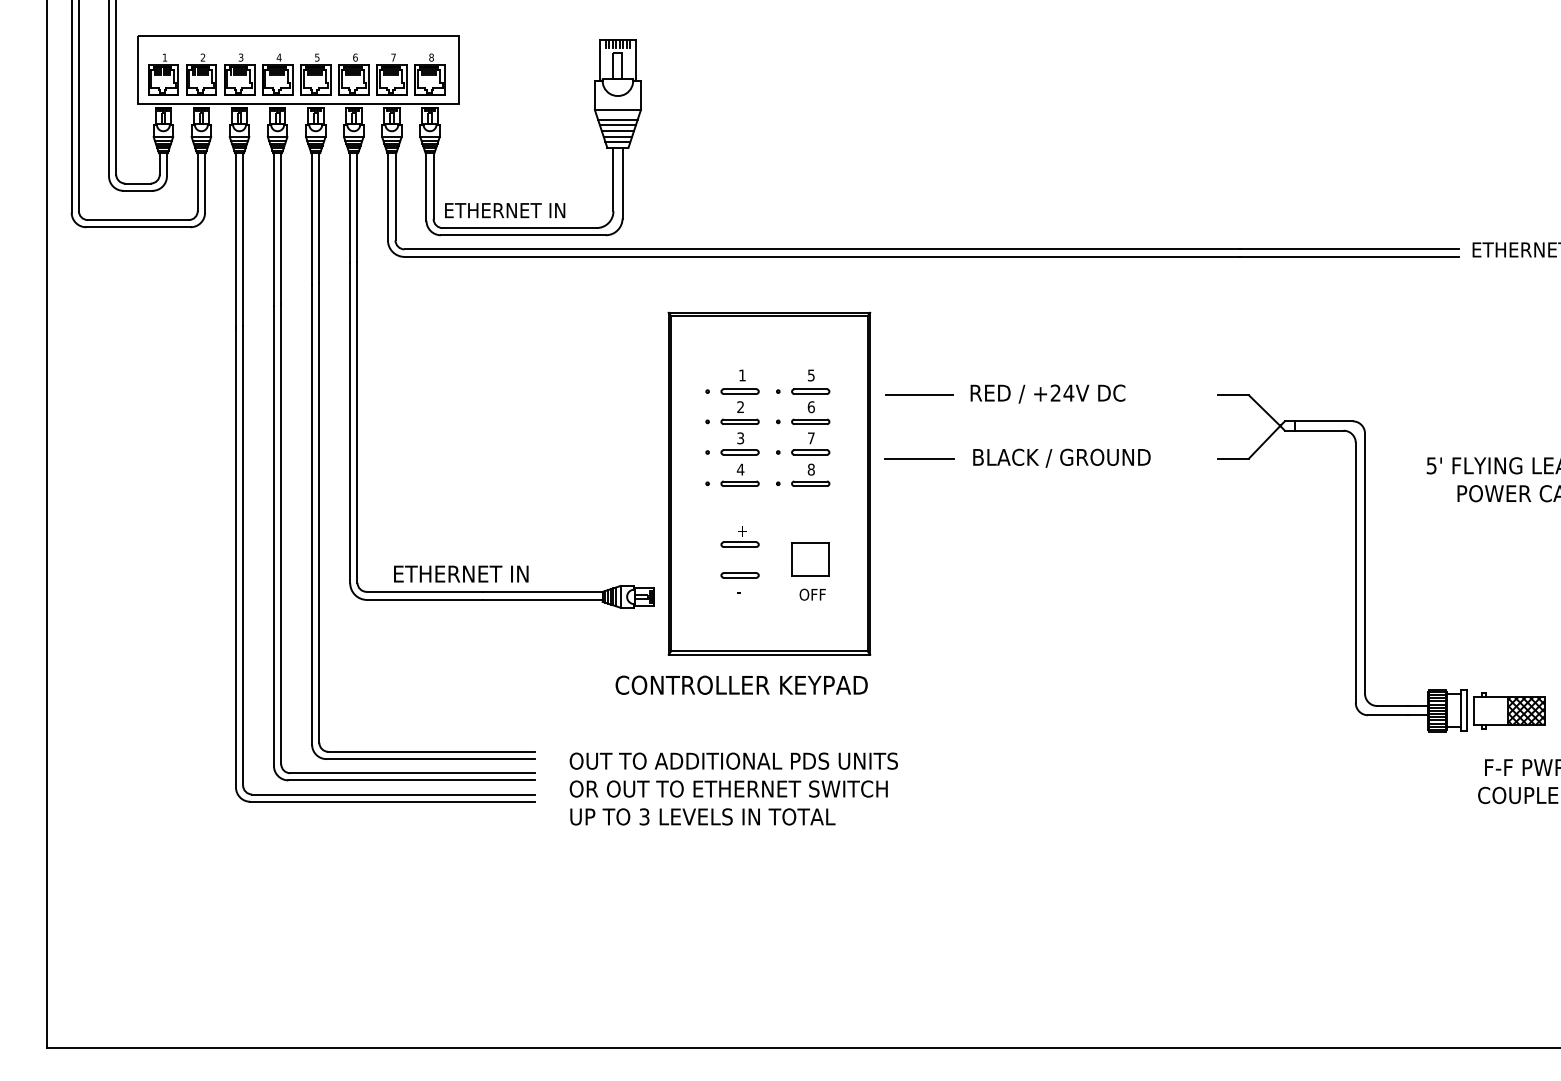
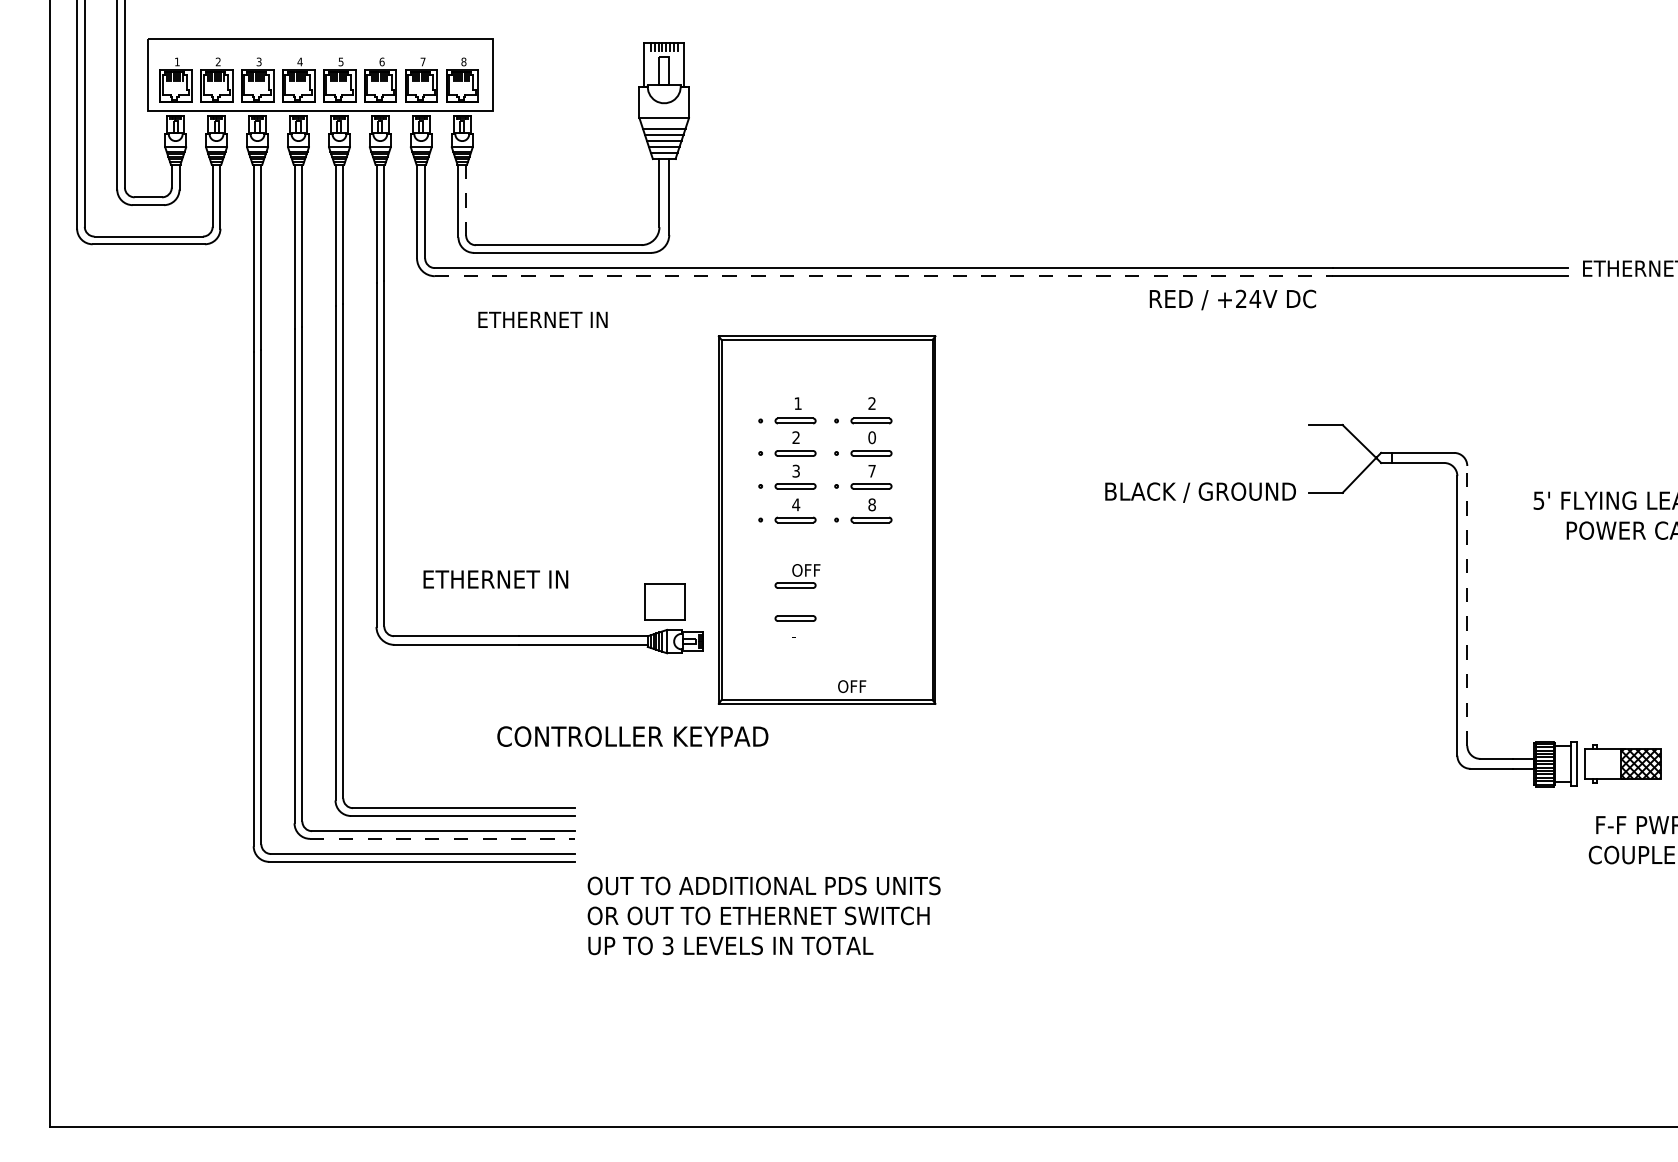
line: (433, 186) -> (466, 200), solid -> dashed
text: (505, 210) -> (543, 319), moved
line: (822, 256) -> (884, 275), solid -> dashed
text: (811, 375) -> (872, 403), 5 -> 2
text: (1047, 393) -> (1232, 299), moved
line: (919, 395) -> (988, 425), removed
text: (811, 406) -> (872, 436), 6 -> 0
text: (1061, 457) -> (1200, 491), moved
line: (919, 458) -> (988, 492), removed
text: (750, 530) -> (806, 570), + -> OFF
part: (810, 559) -> (664, 601), moved
line: (1365, 563) -> (1467, 605), solid -> dashed
text: (461, 573) -> (496, 578), moved
text: (812, 594) -> (851, 686), moved
text: (741, 684) -> (632, 735), moved
line: (412, 780) -> (443, 838), solid -> dashed
text: (733, 788) -> (763, 915), moved

